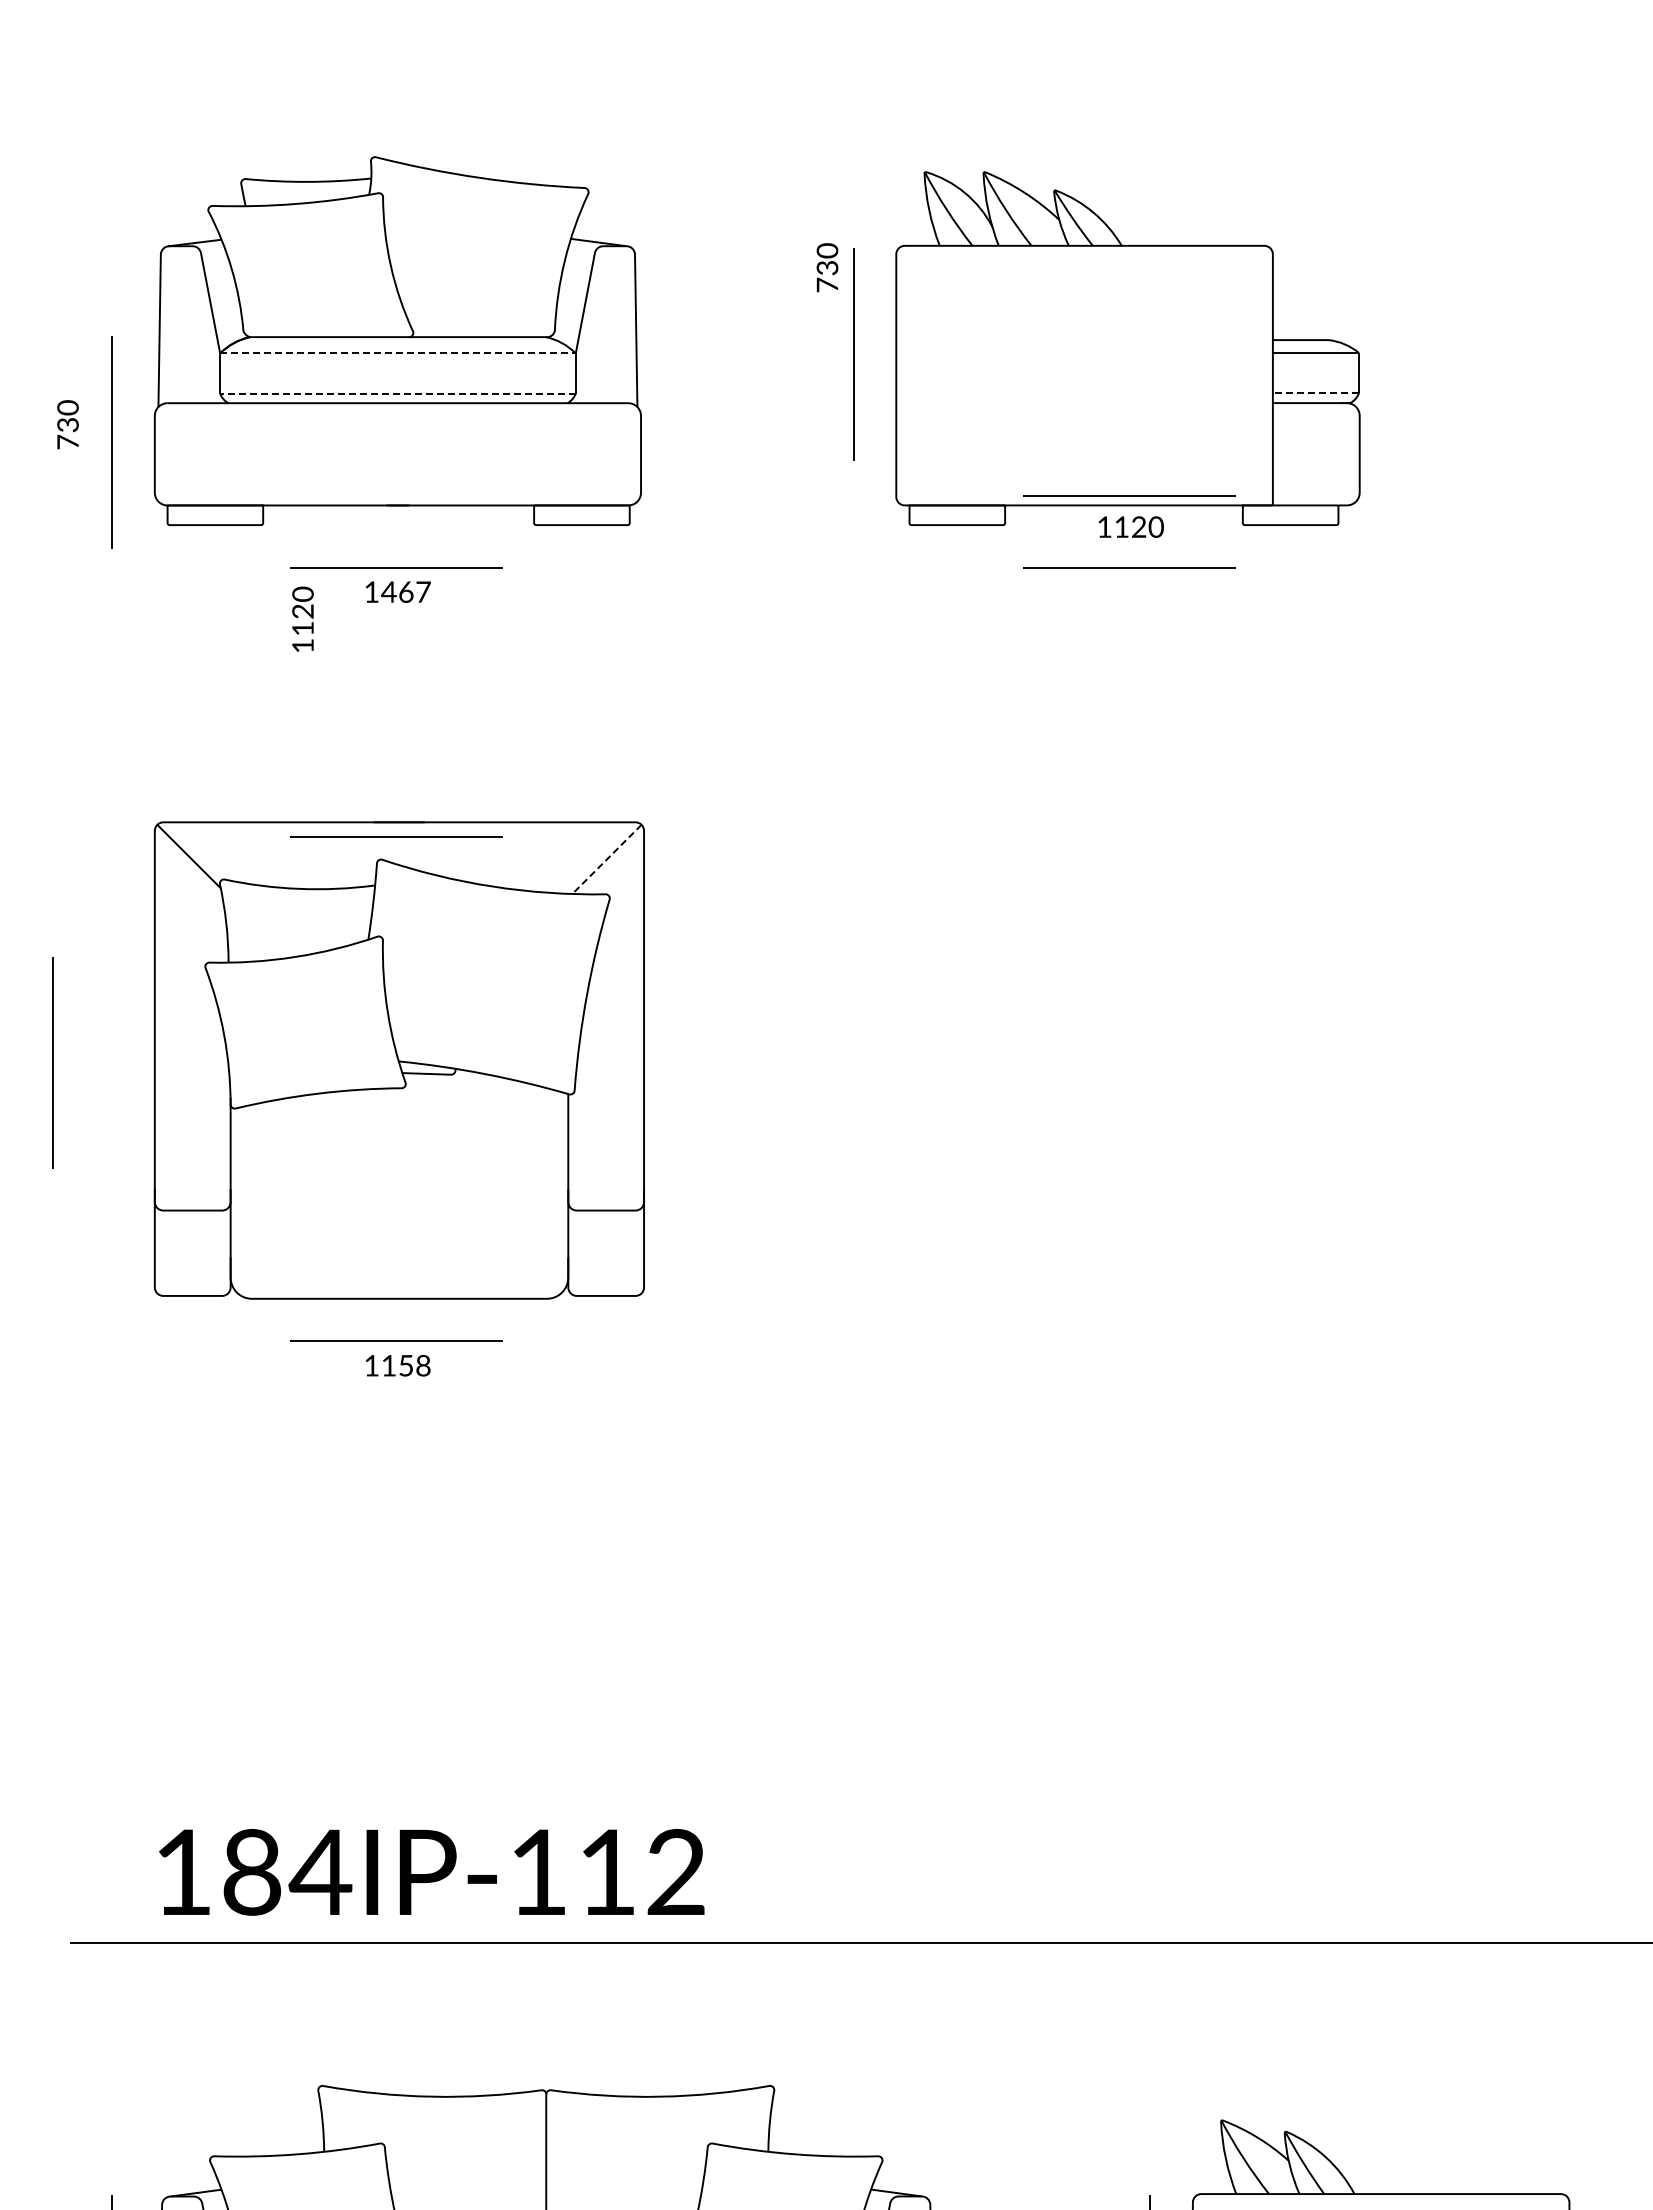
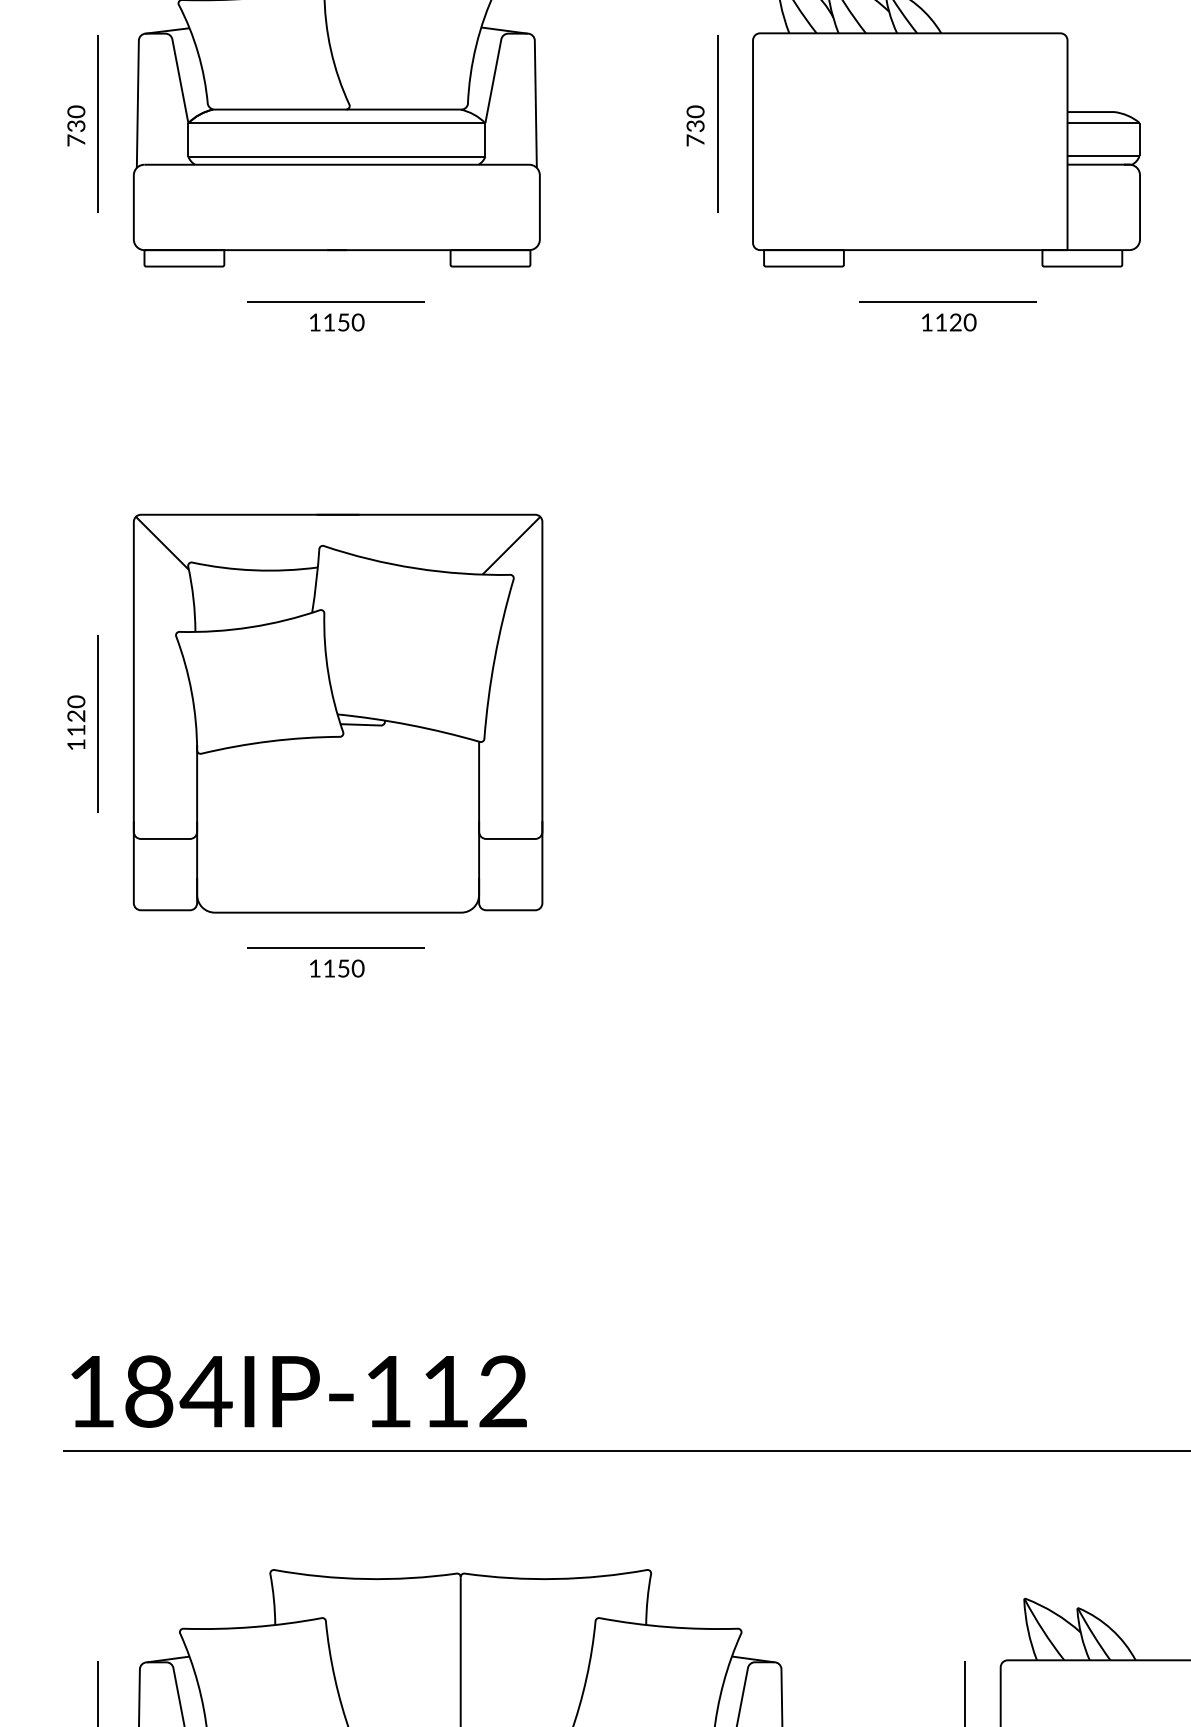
text: (827, 267) -> (695, 125), moved
line: (397, 353) -> (336, 123), dashed -> solid
line: (397, 393) -> (336, 156), dashed -> solid
line: (1315, 393) -> (1103, 156), dashed -> solid
text: (67, 424) -> (75, 125), moved
line: (111, 442) -> (97, 124), moved
line: (1129, 495) -> (947, 241), removed
text: (1130, 526) -> (948, 321), moved
text: (405, 591) -> (343, 321), 1467 -> 1150
text: (302, 618) -> (75, 722), moved
line: (396, 836) -> (335, 526), removed
line: (606, 859) -> (511, 545), dashed -> solid
line: (52, 1062) -> (97, 723), moved
text: (423, 1366) -> (358, 969), 1158 -> 1150
text: (431, 1872) -> (298, 1391), moved

